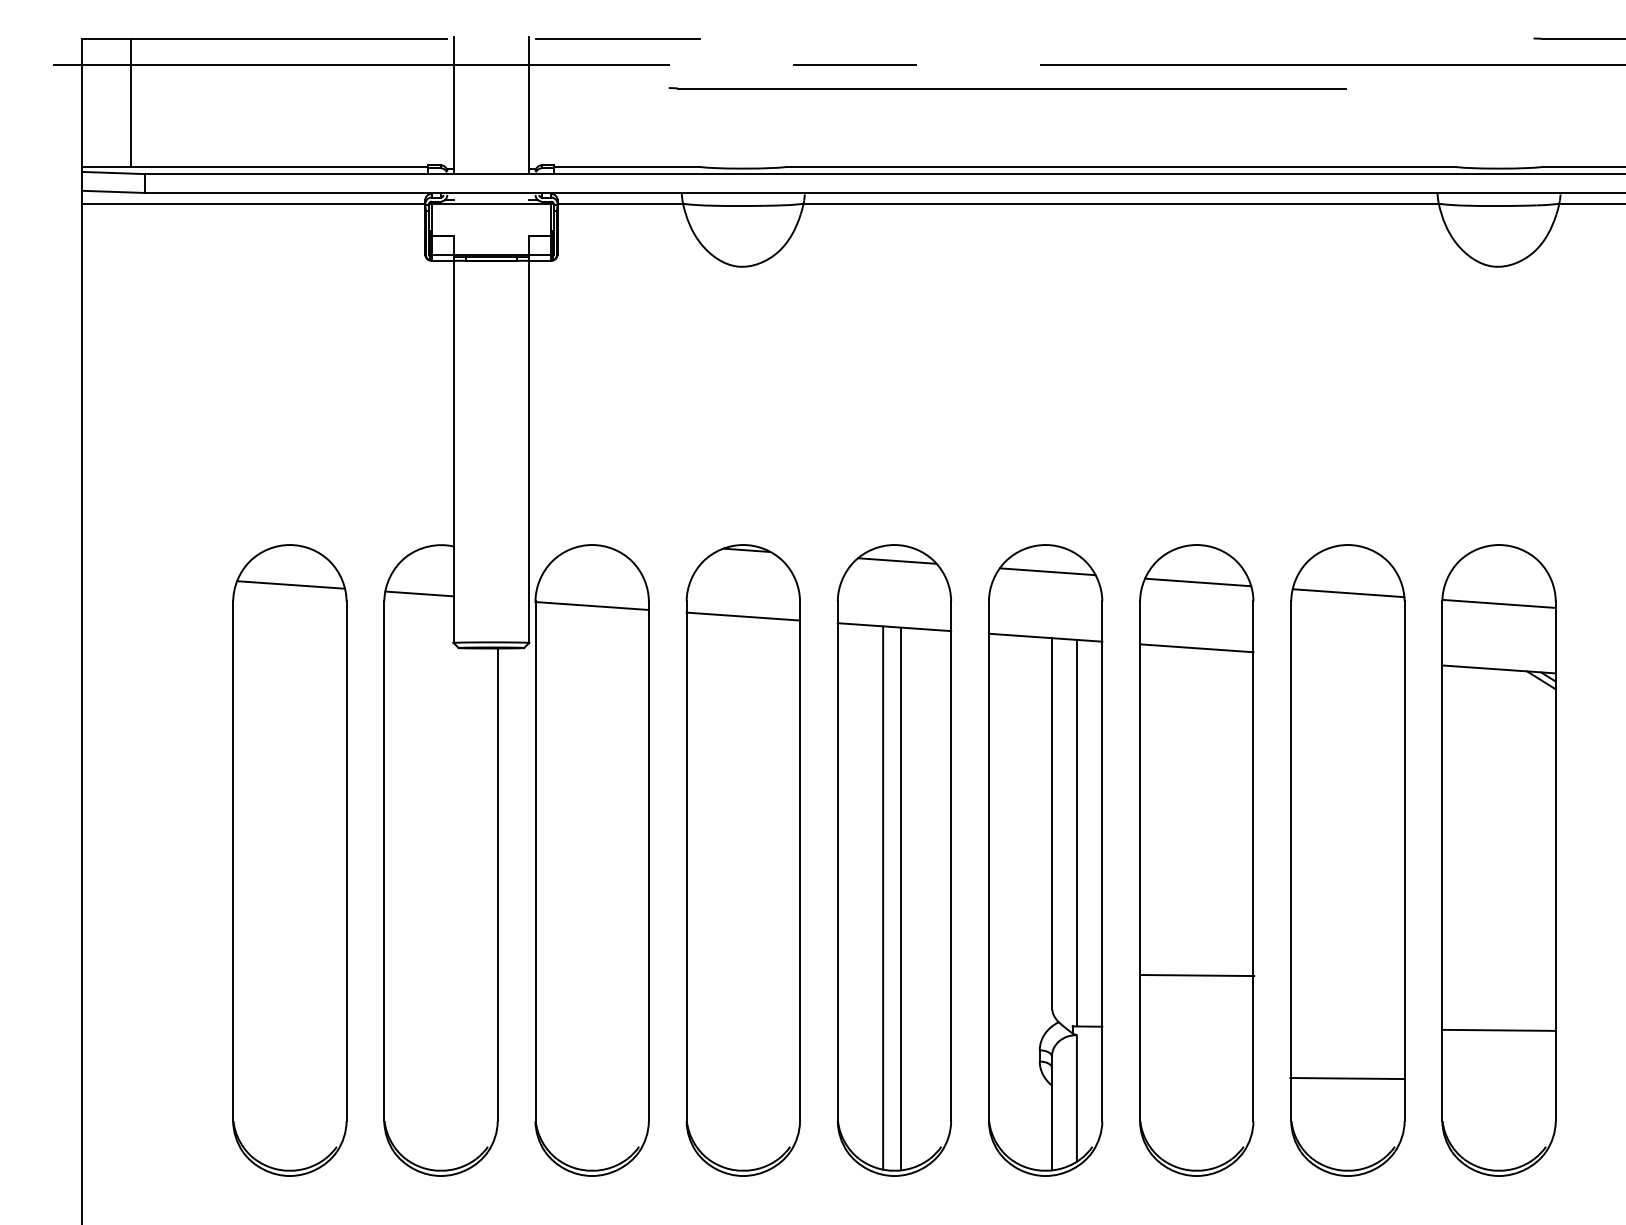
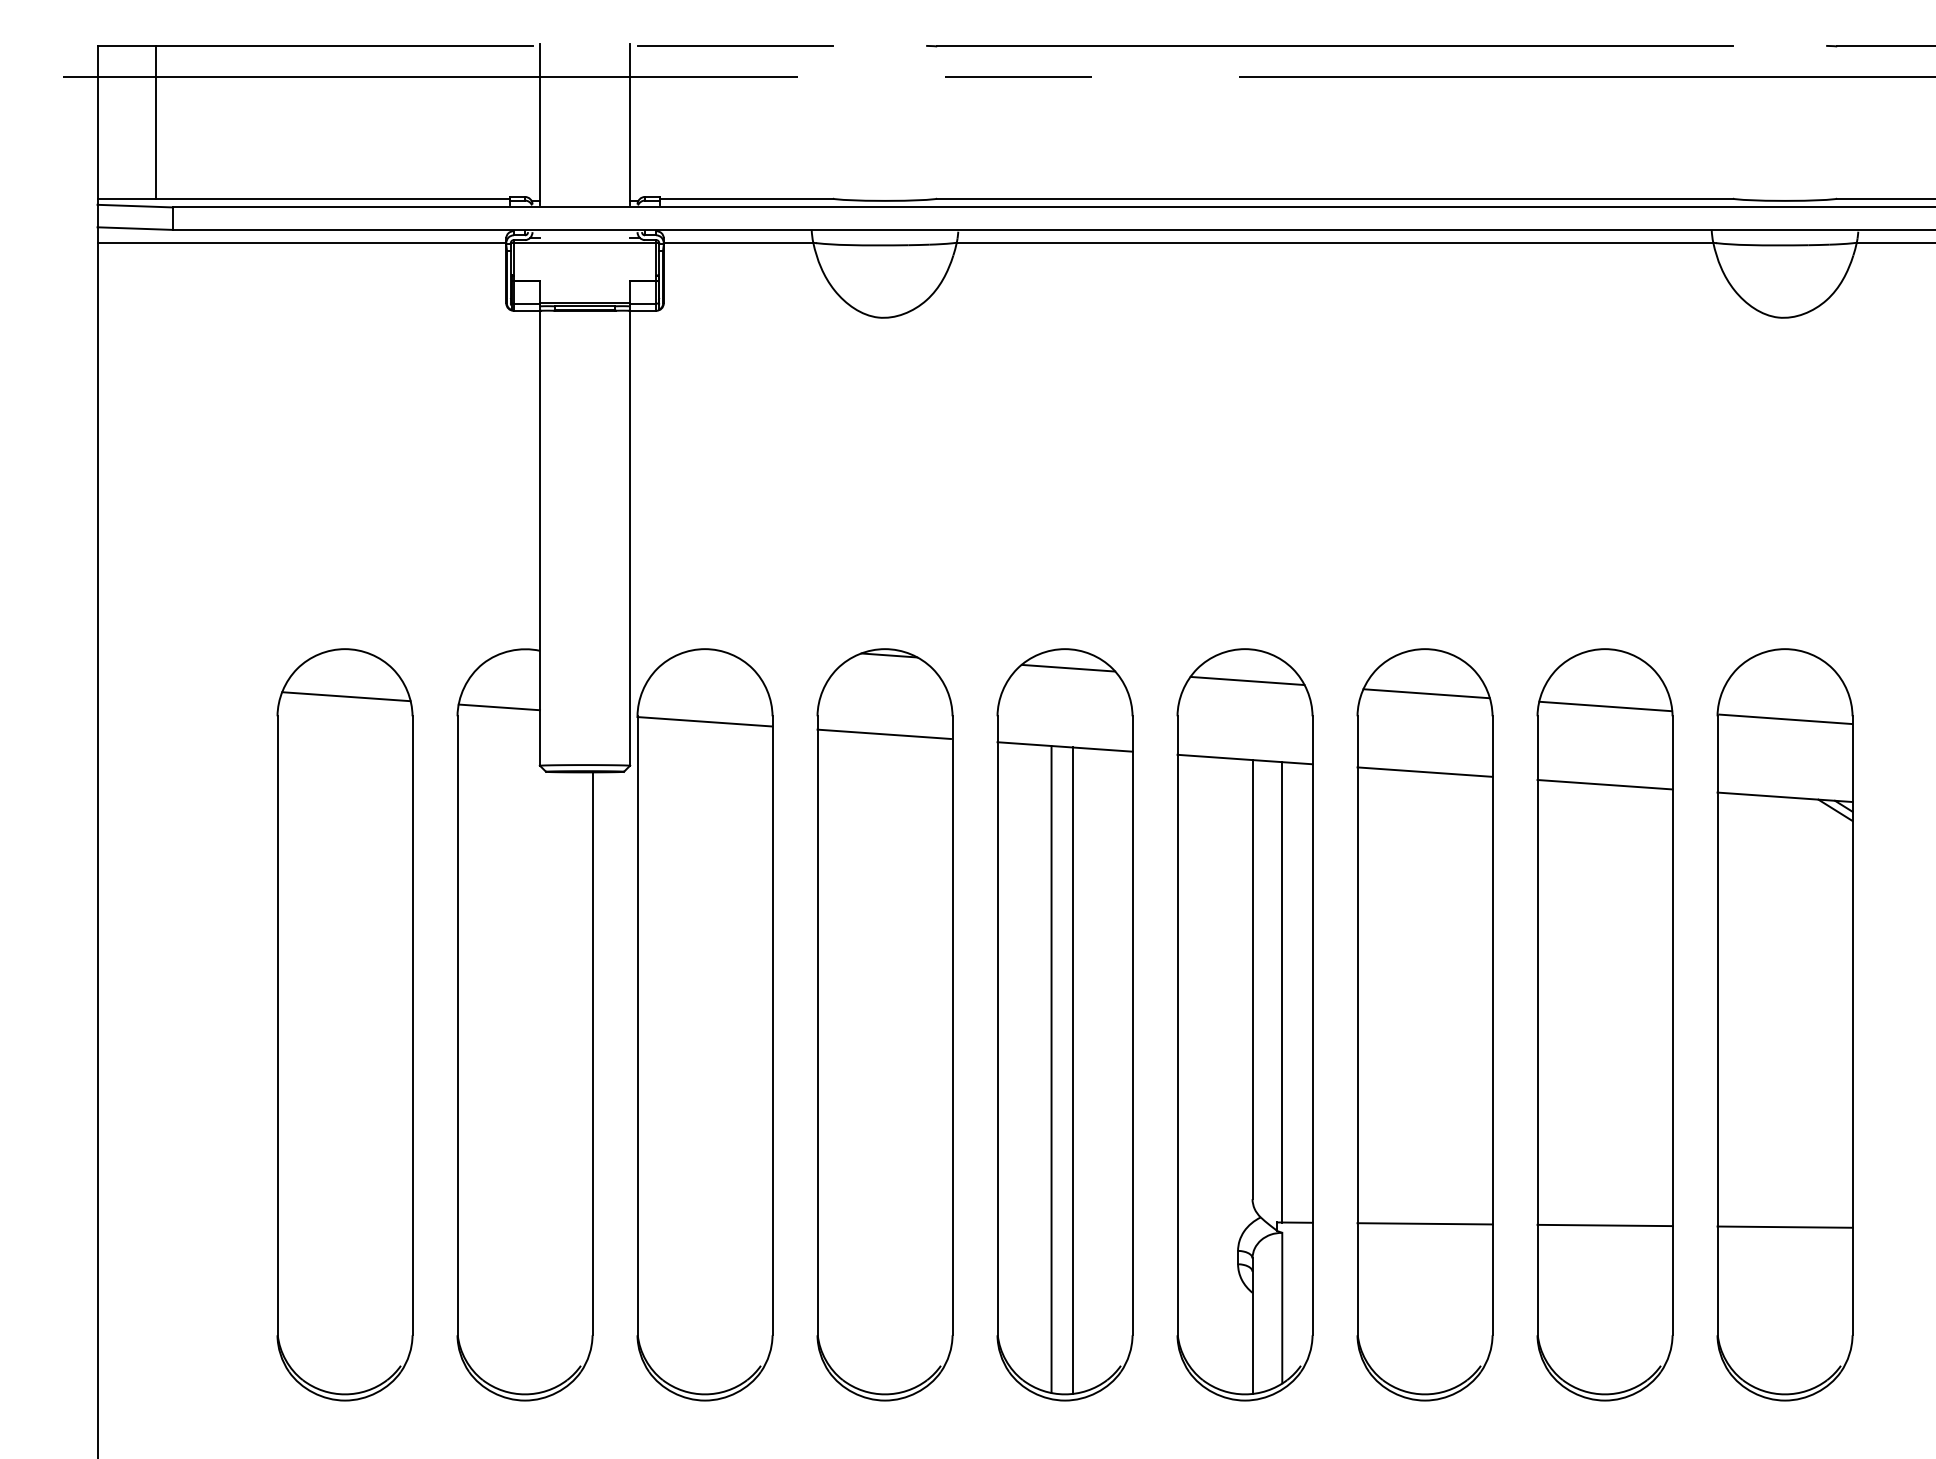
line: (1007, 88) -> (1329, 46), moved
line: (1347, 658) -> (1604, 784), added
line: (1197, 975) -> (1424, 1223), moved
line: (1346, 1078) -> (1604, 1225), moved

